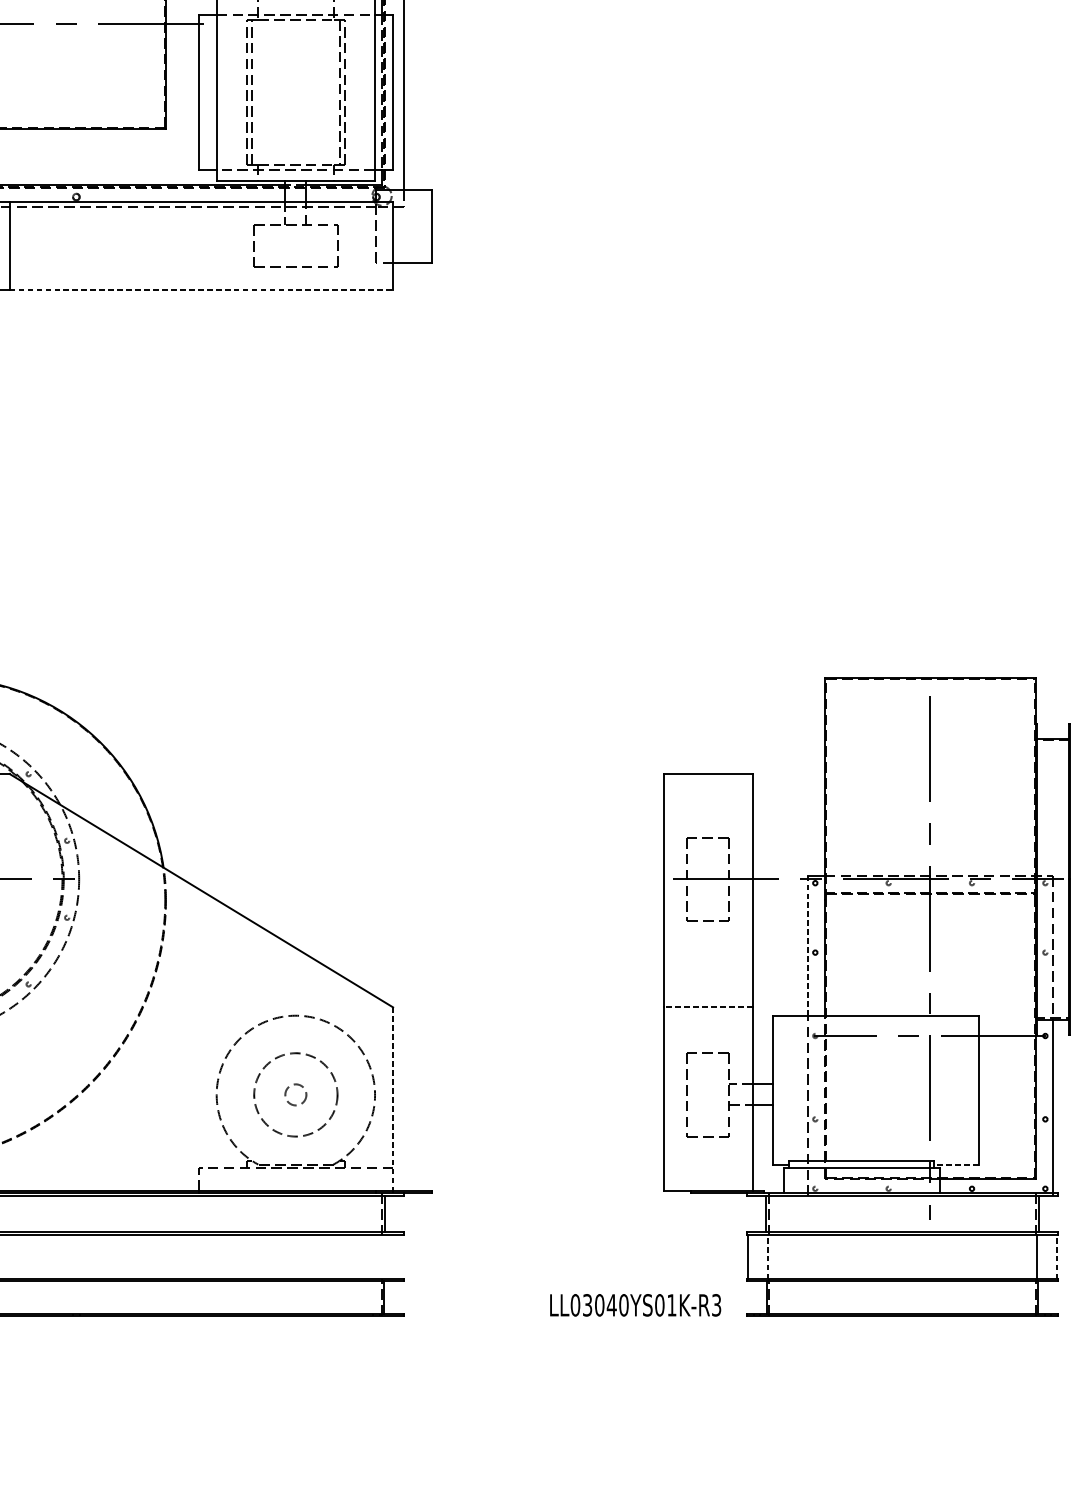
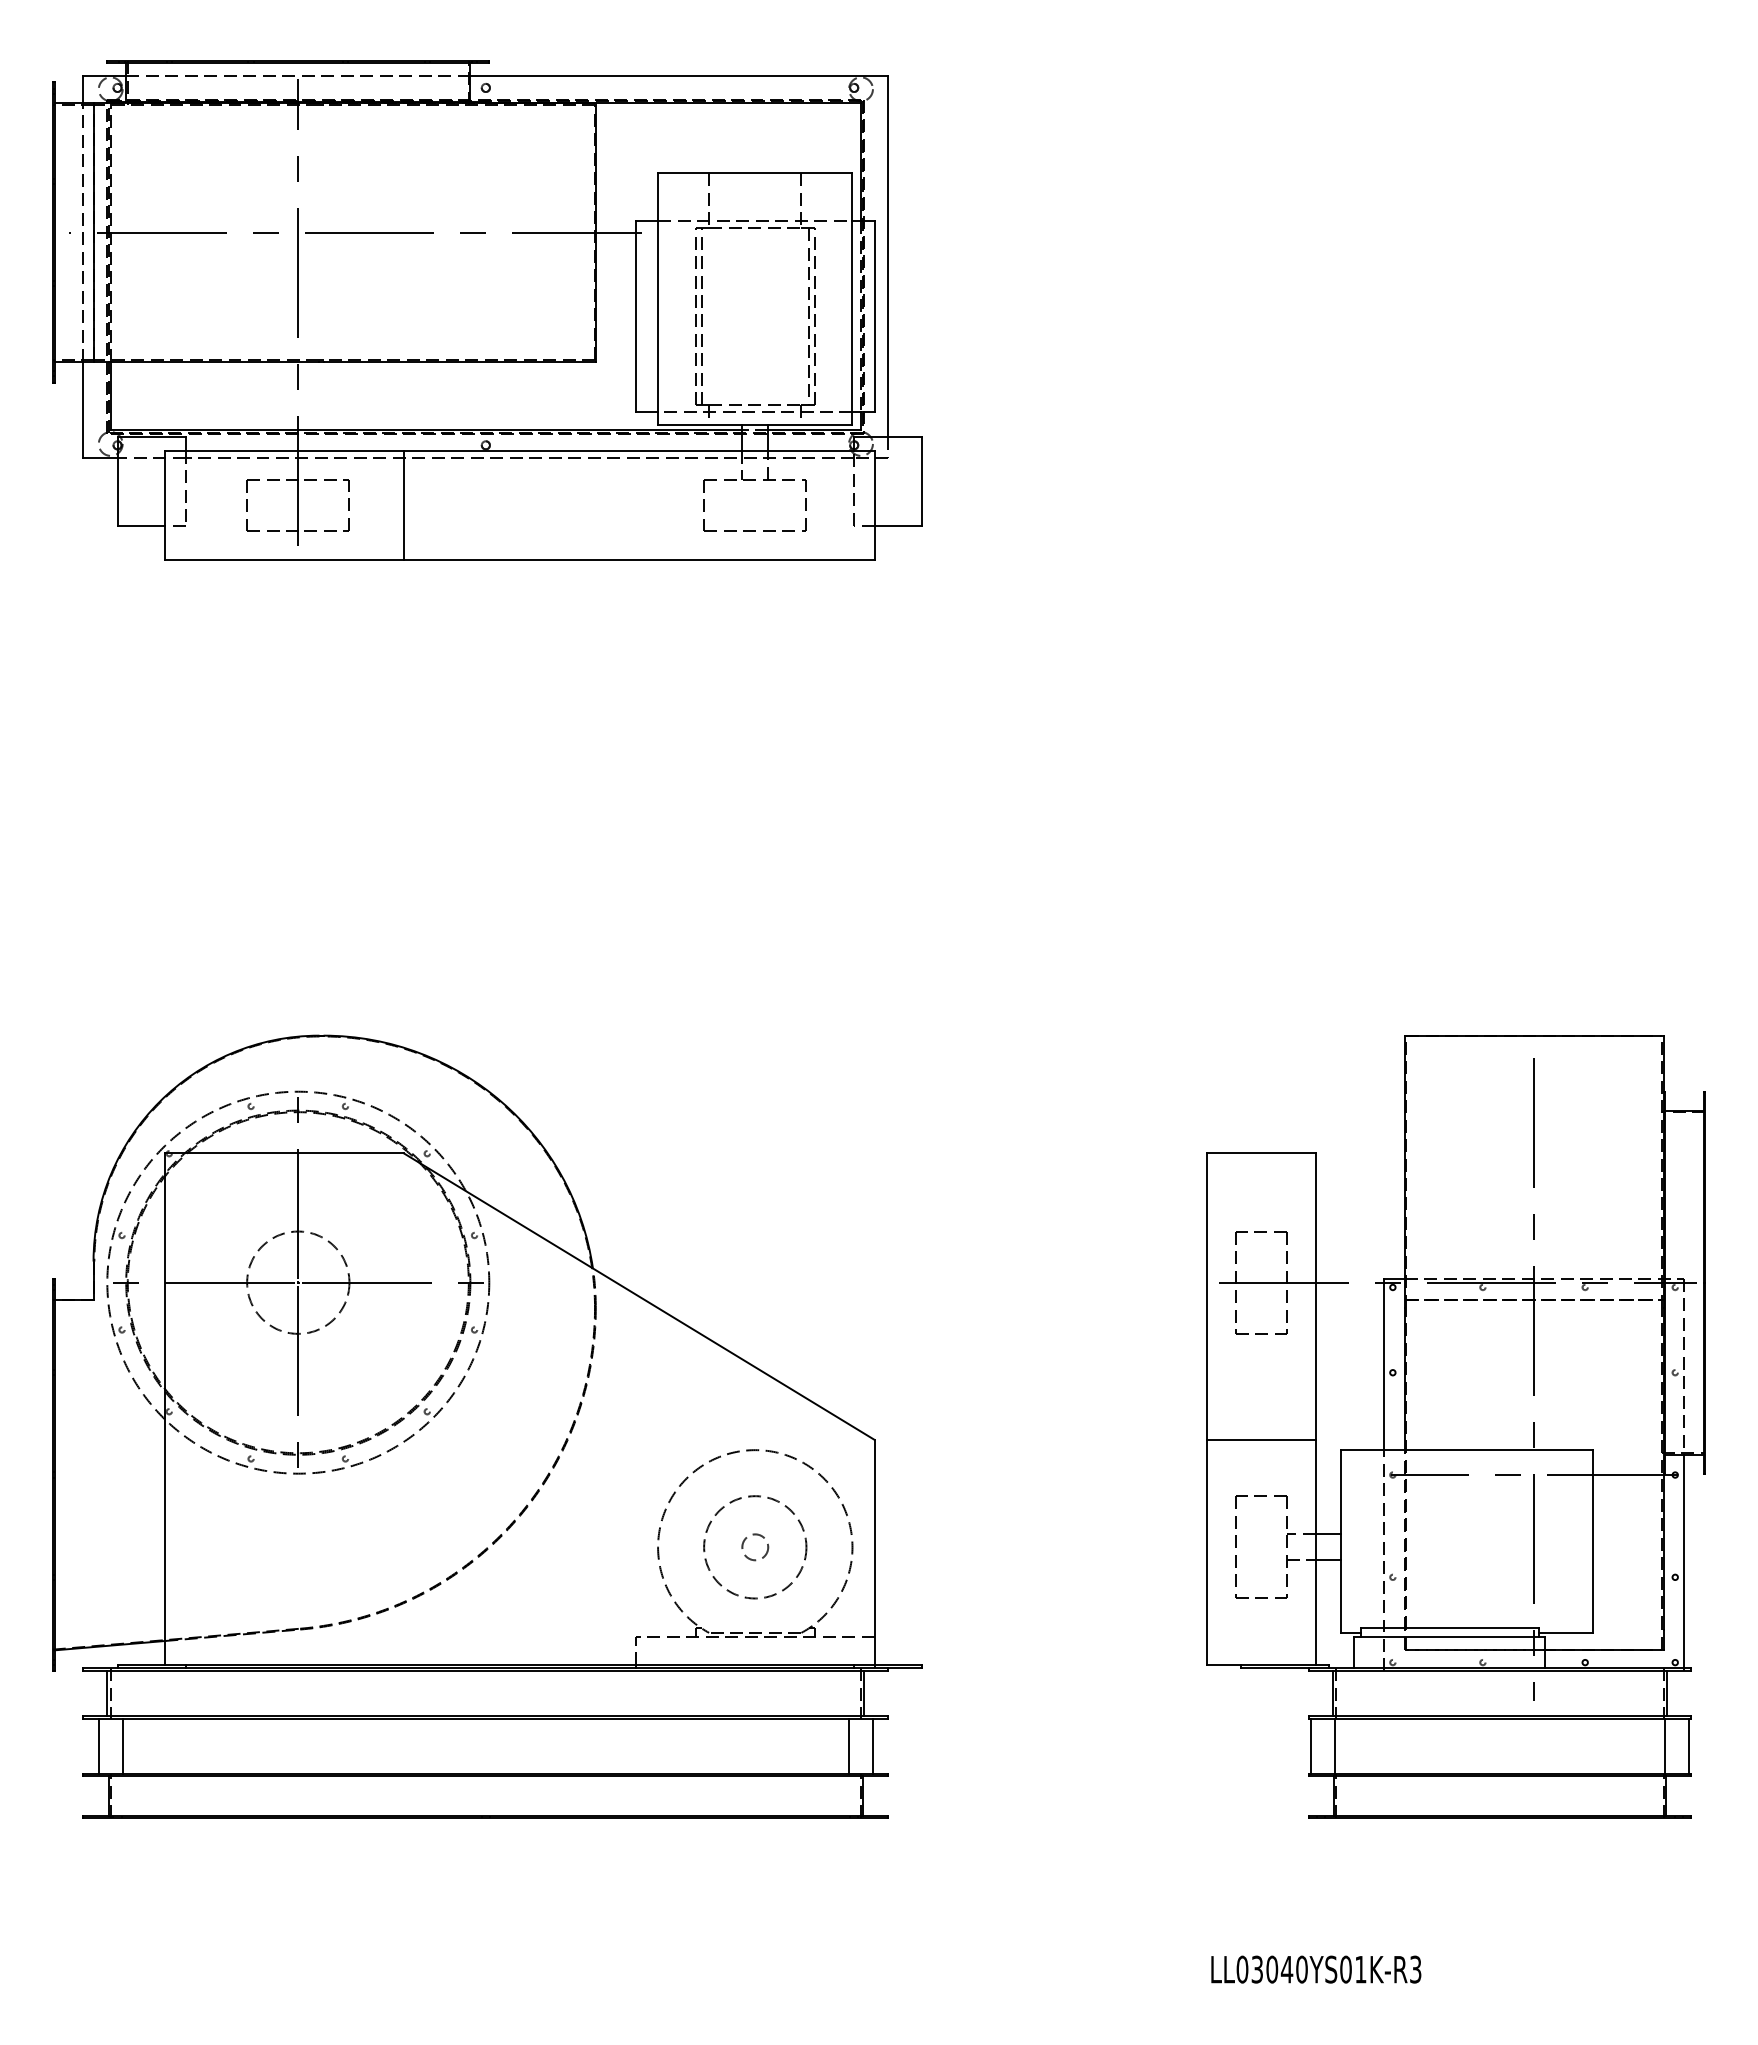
line: (201, 290) -> (639, 559), dashed -> solid
line: (808, 945) -> (1384, 1364), dashed -> solid
line: (708, 1007) -> (1261, 1439), dashed -> solid
line: (393, 1099) -> (874, 1552), dashed -> solid
line: (955, 1164) -> (1565, 1632), dashed -> solid
line: (372, 1257) -> (849, 1746), added
line: (391, 1257) -> (872, 1746), added
line: (767, 1257) -> (1334, 1746), dashed -> solid
line: (1056, 1257) -> (1689, 1746), dashed -> solid
text: (635, 1305) -> (1316, 1969), moved

